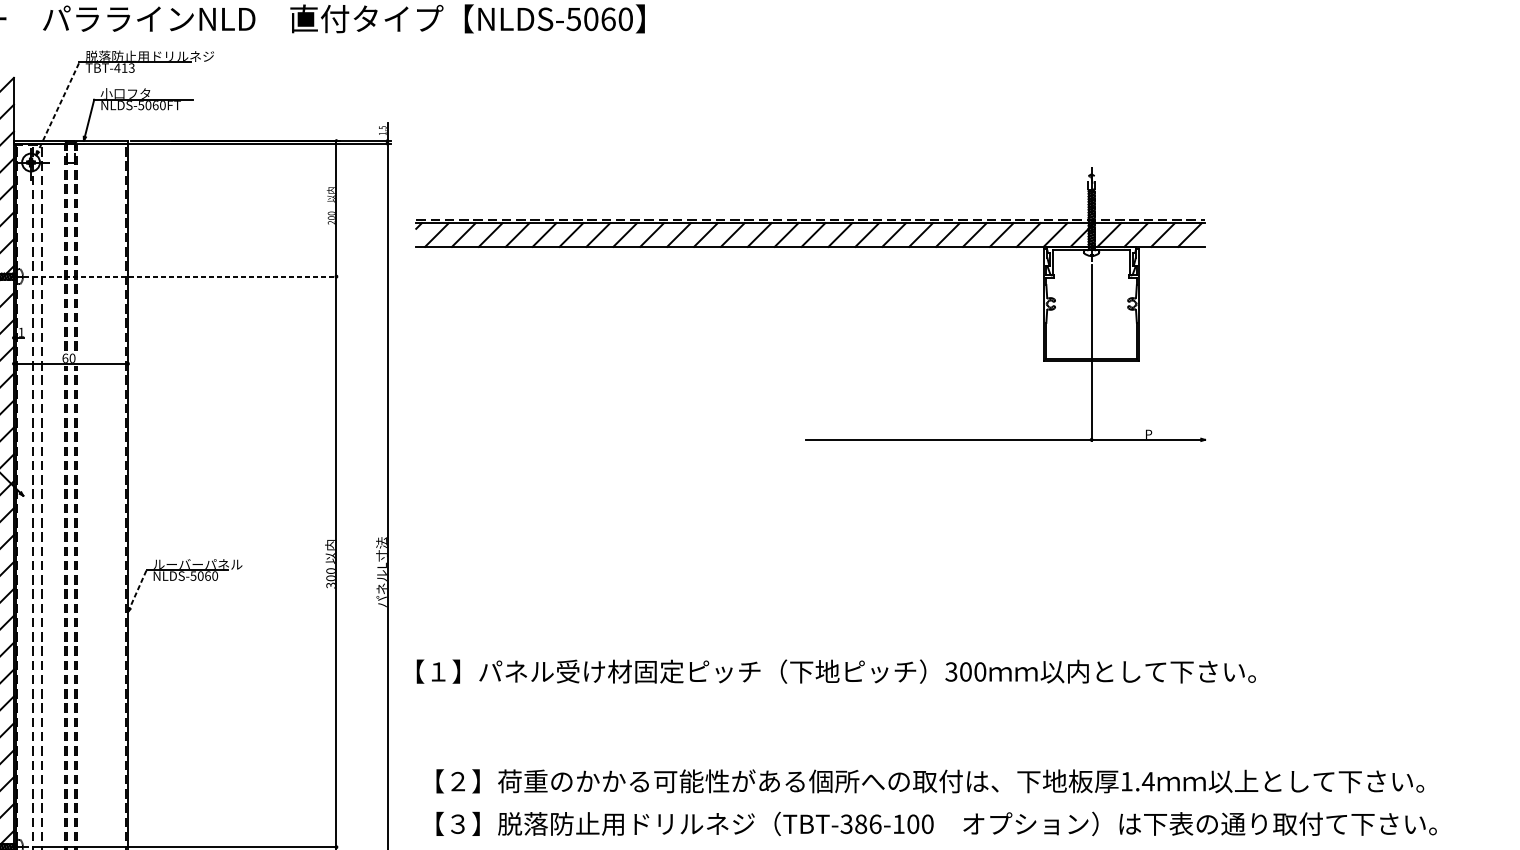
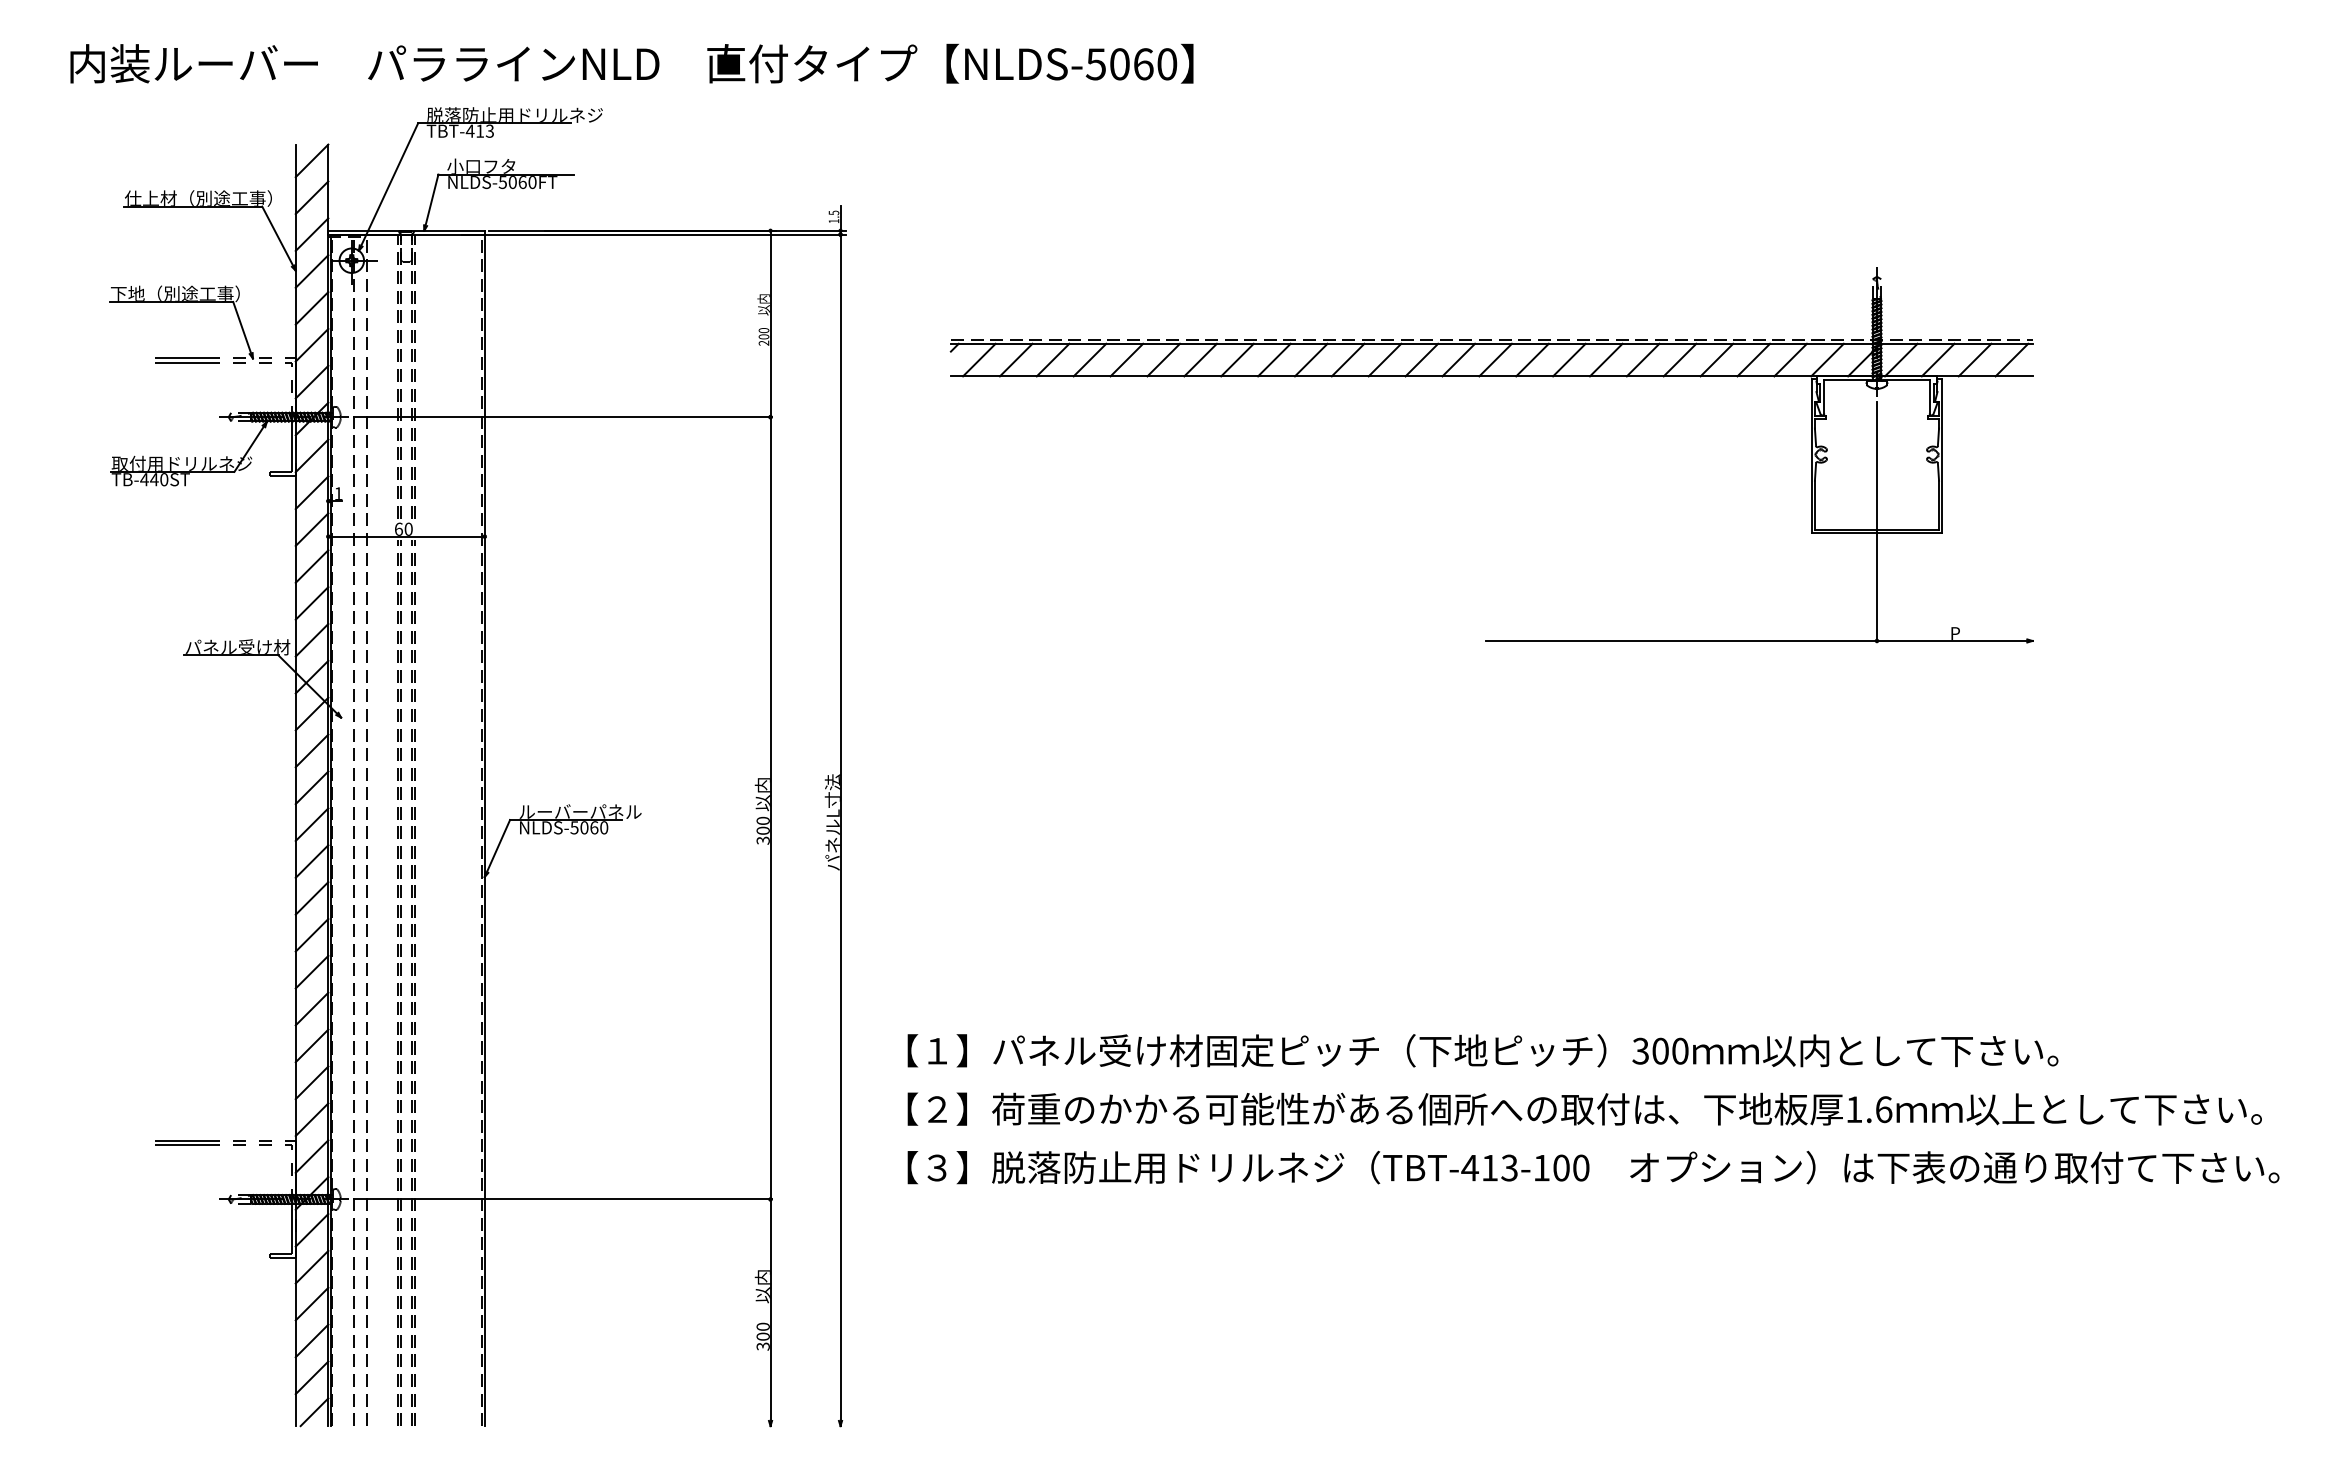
line: (57, 108) -> (388, 186), dashed -> solid
part: (801, 247) -> (1479, 377), moved
line: (185, 276) -> (563, 417), dashed -> solid
line: (137, 591) -> (497, 848), dashed -> solid
text: (835, 671) -> (1482, 1050), moved
text: (1148, 781) -> (1883, 1109), 1.4 -> 1.6
text: (860, 823) -> (1489, 1167), TBT-386-100 -> TBT-413-100

